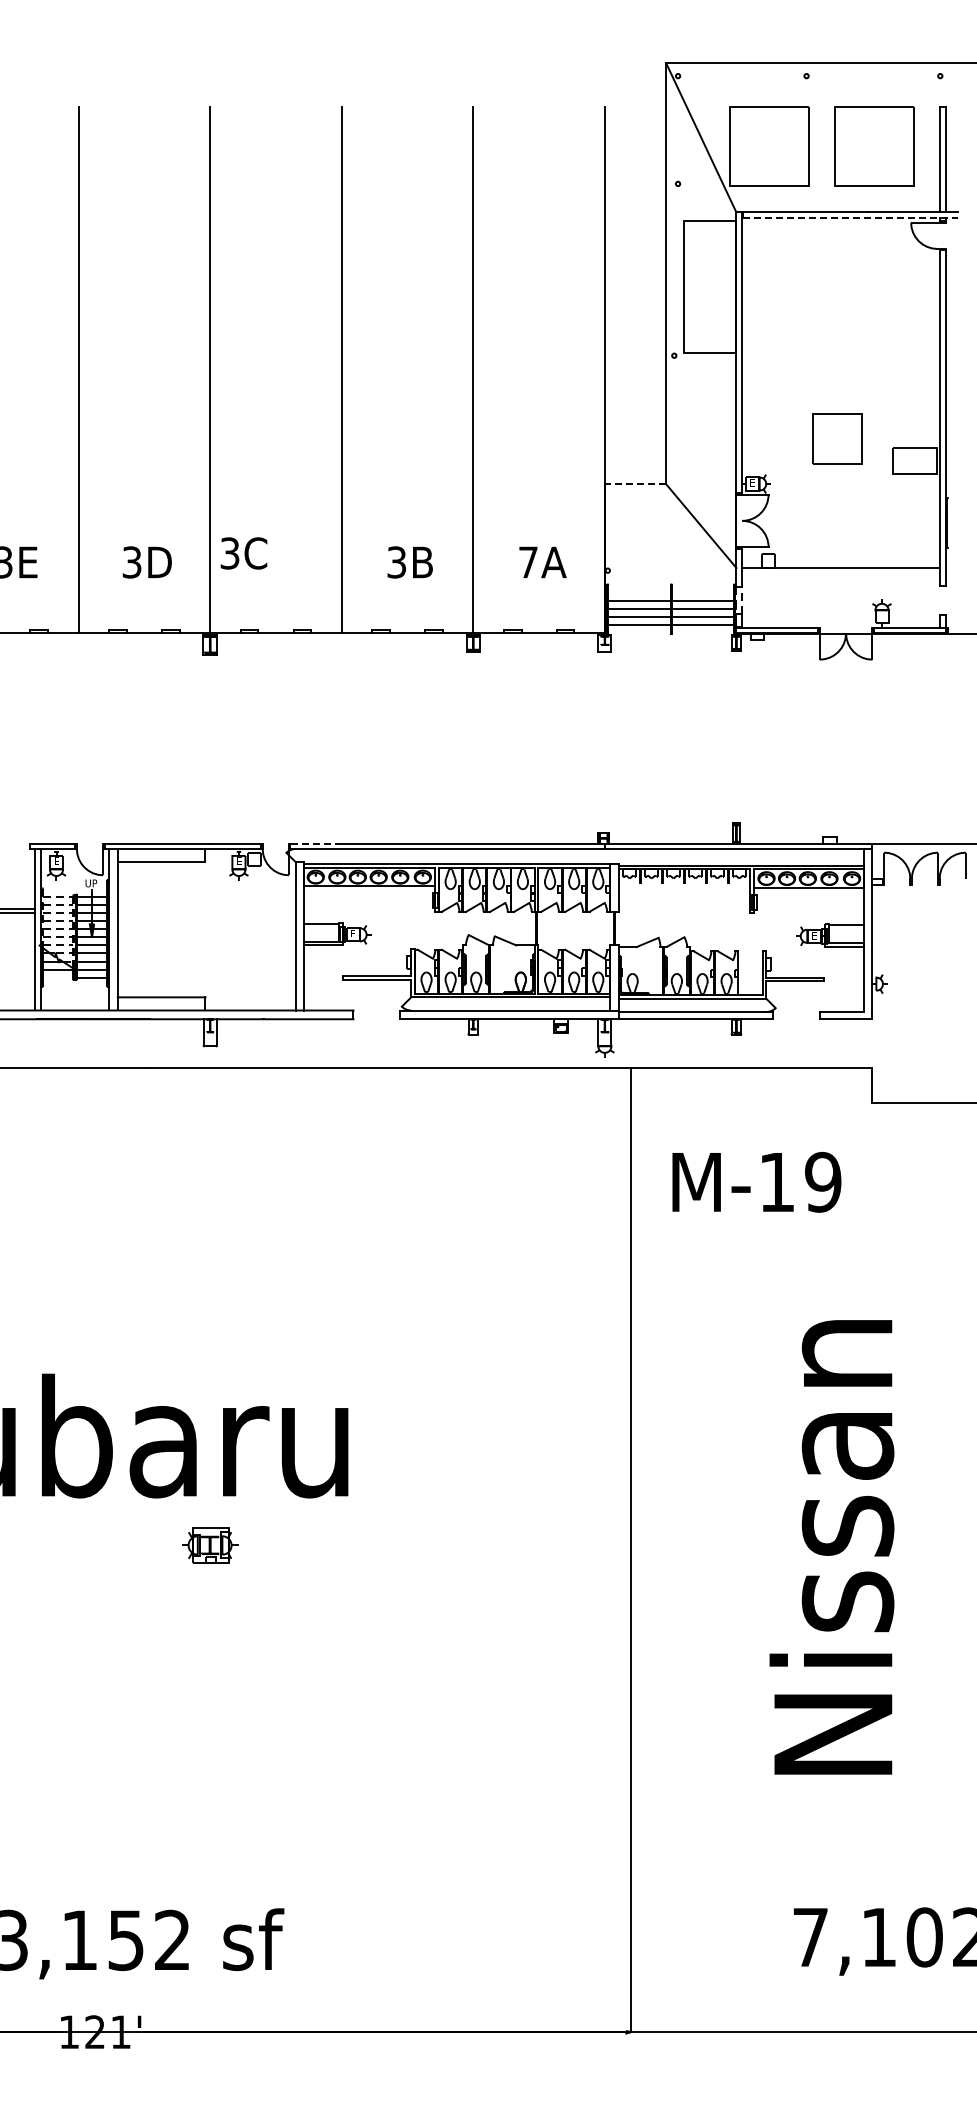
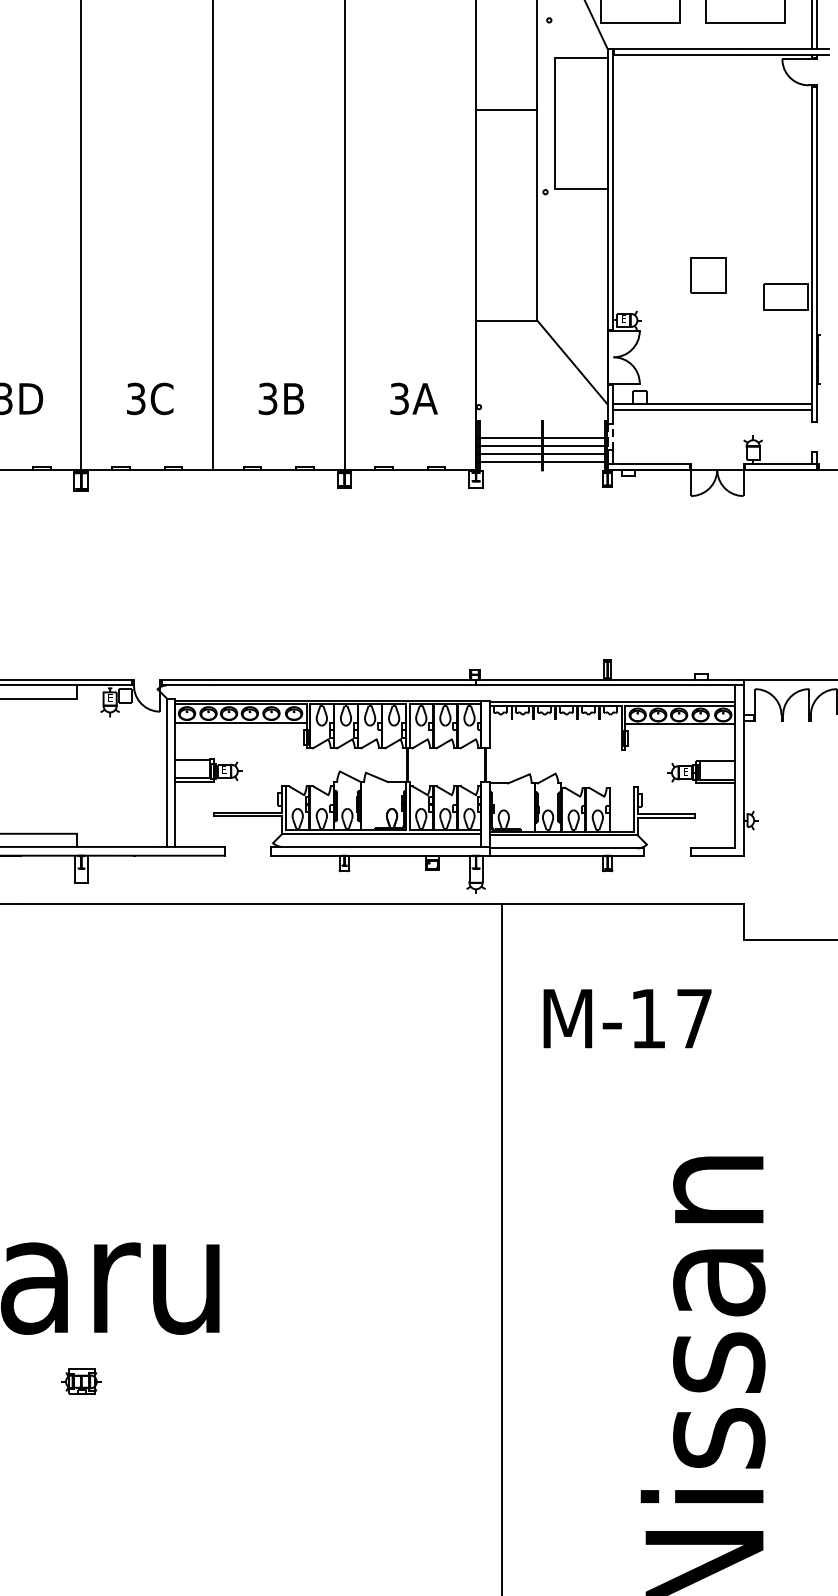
line: (850, 218) -> (721, 54), dashed -> solid
line: (635, 273) -> (506, 109), added
part: (837, 438) -> (708, 274), size x0.71
line: (635, 484) -> (506, 320), dashed -> solid
text: (243, 553) -> (149, 398), moved
text: (528, 562) -> (399, 398), 7A -> 3A
line: (841, 573) -> (712, 409), added
line: (316, 843) -> (187, 679), dashed -> solid
text: (823, 1181) -> (694, 1017), M-19 -> M-17
part: (210, 1545) -> (81, 1381), size x0.71

